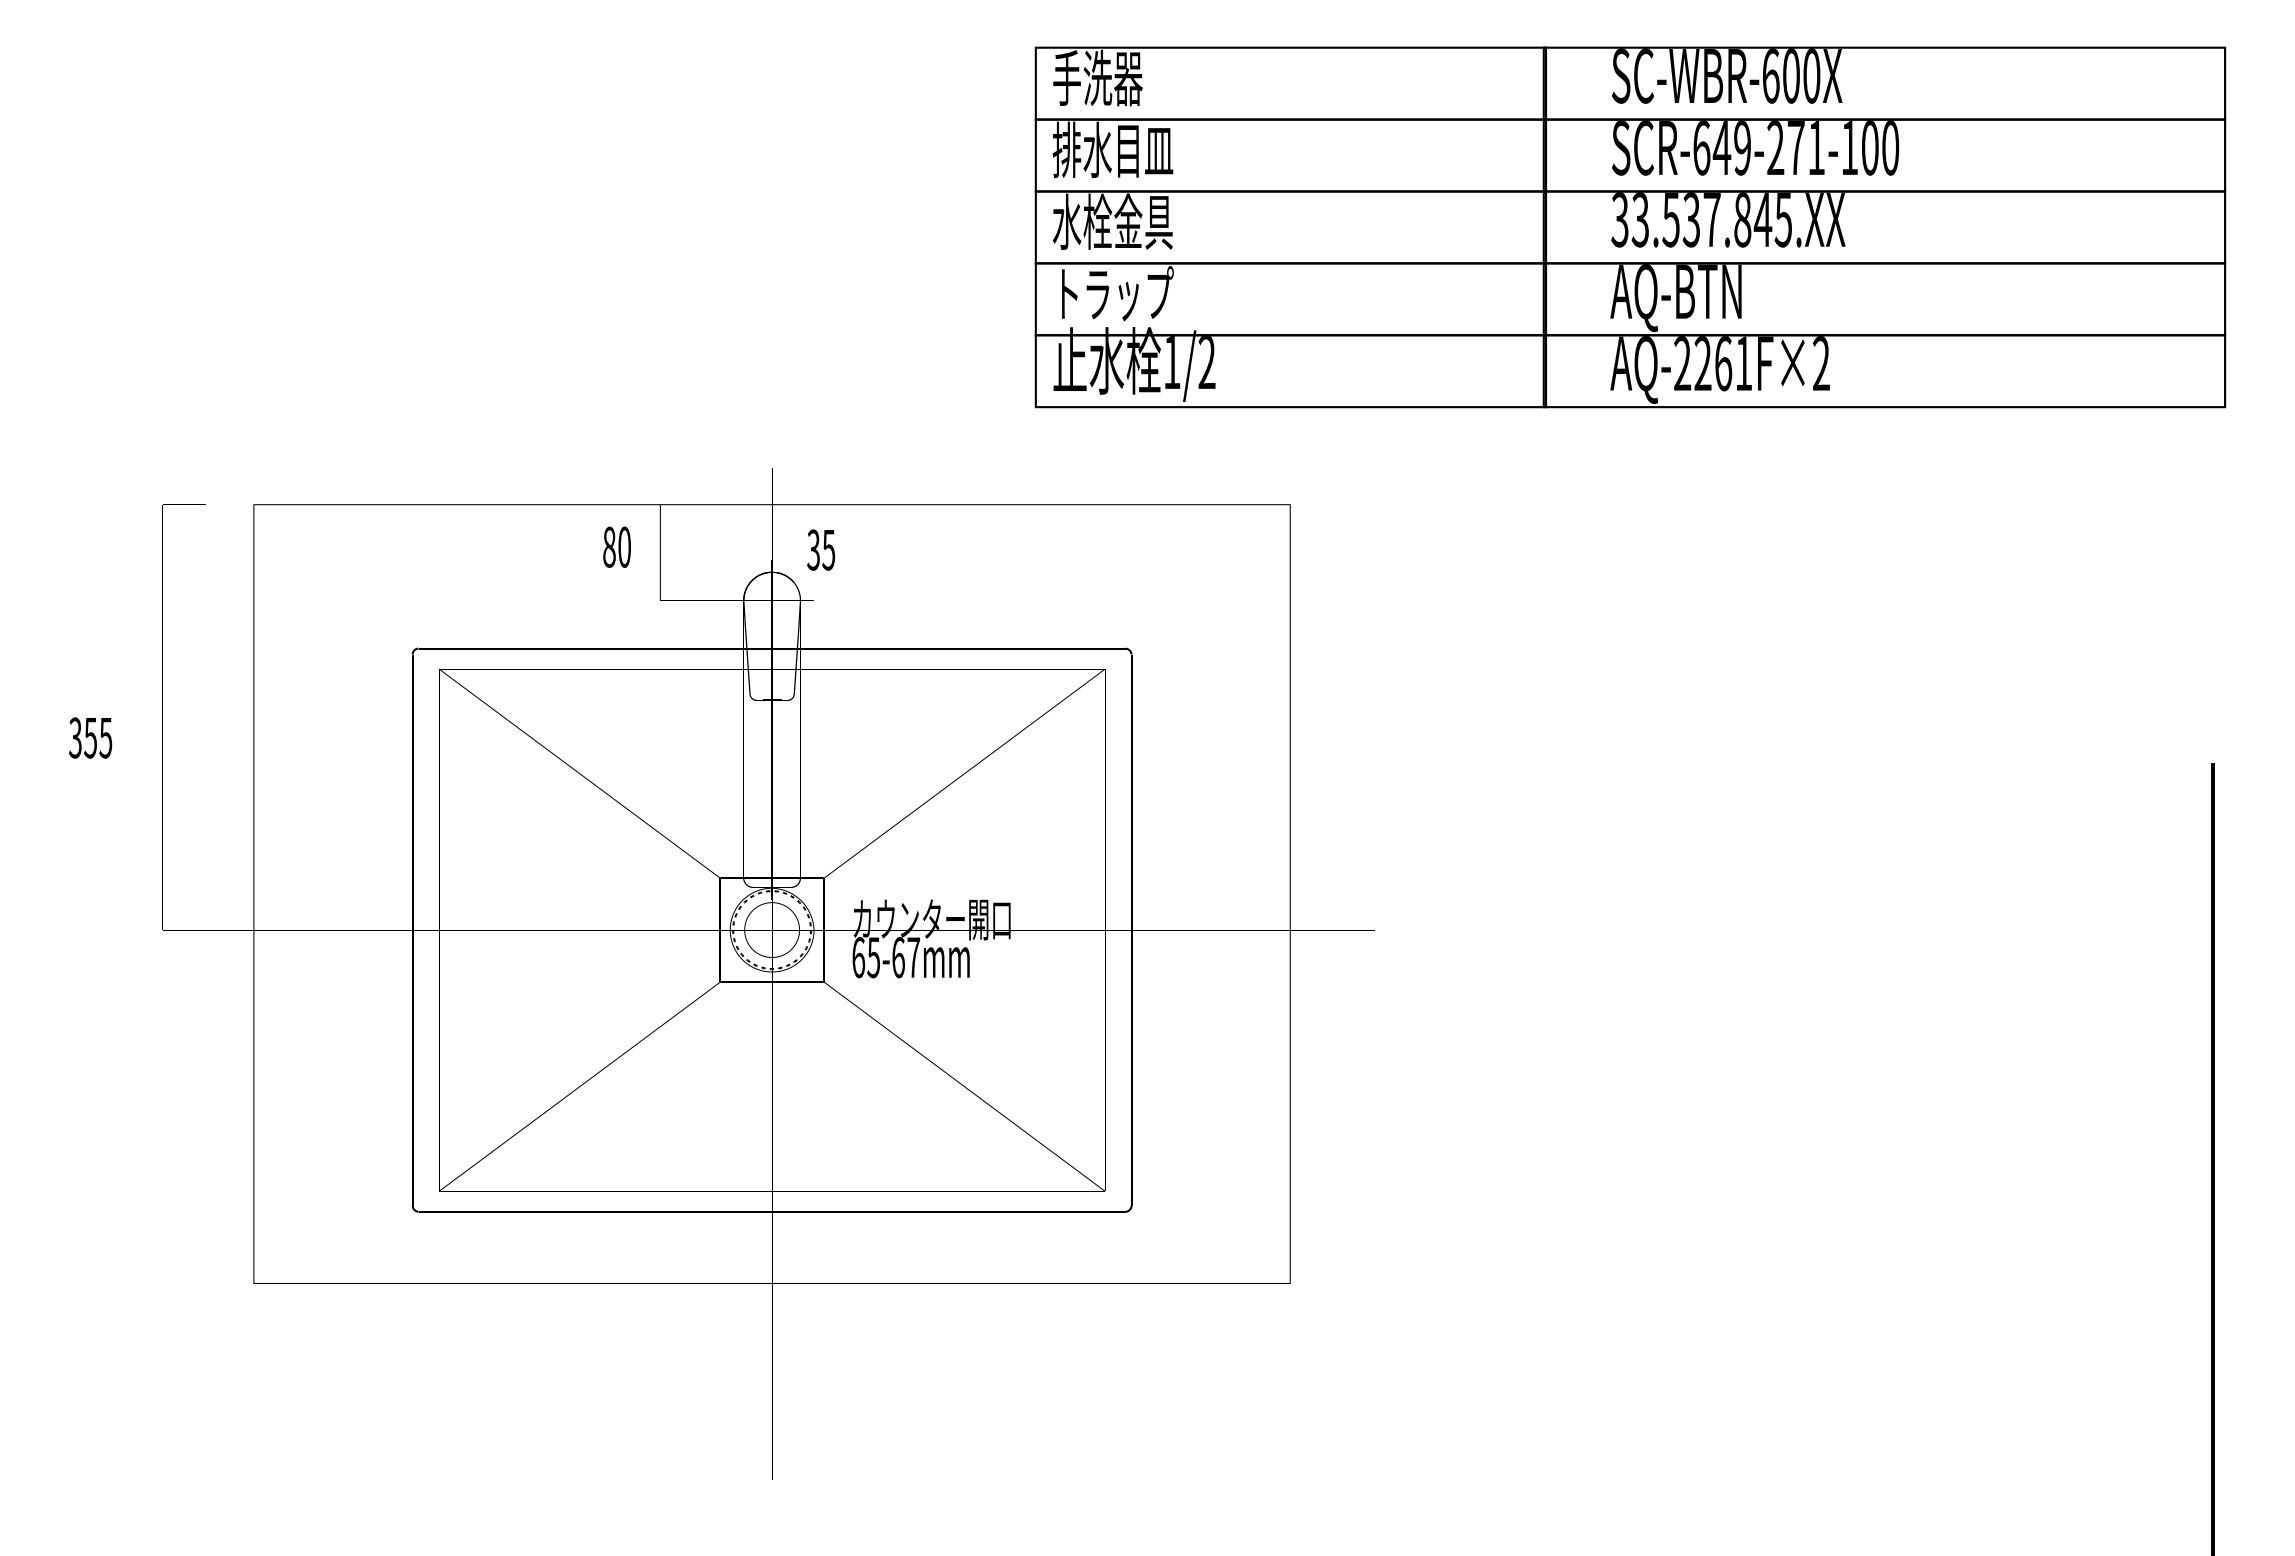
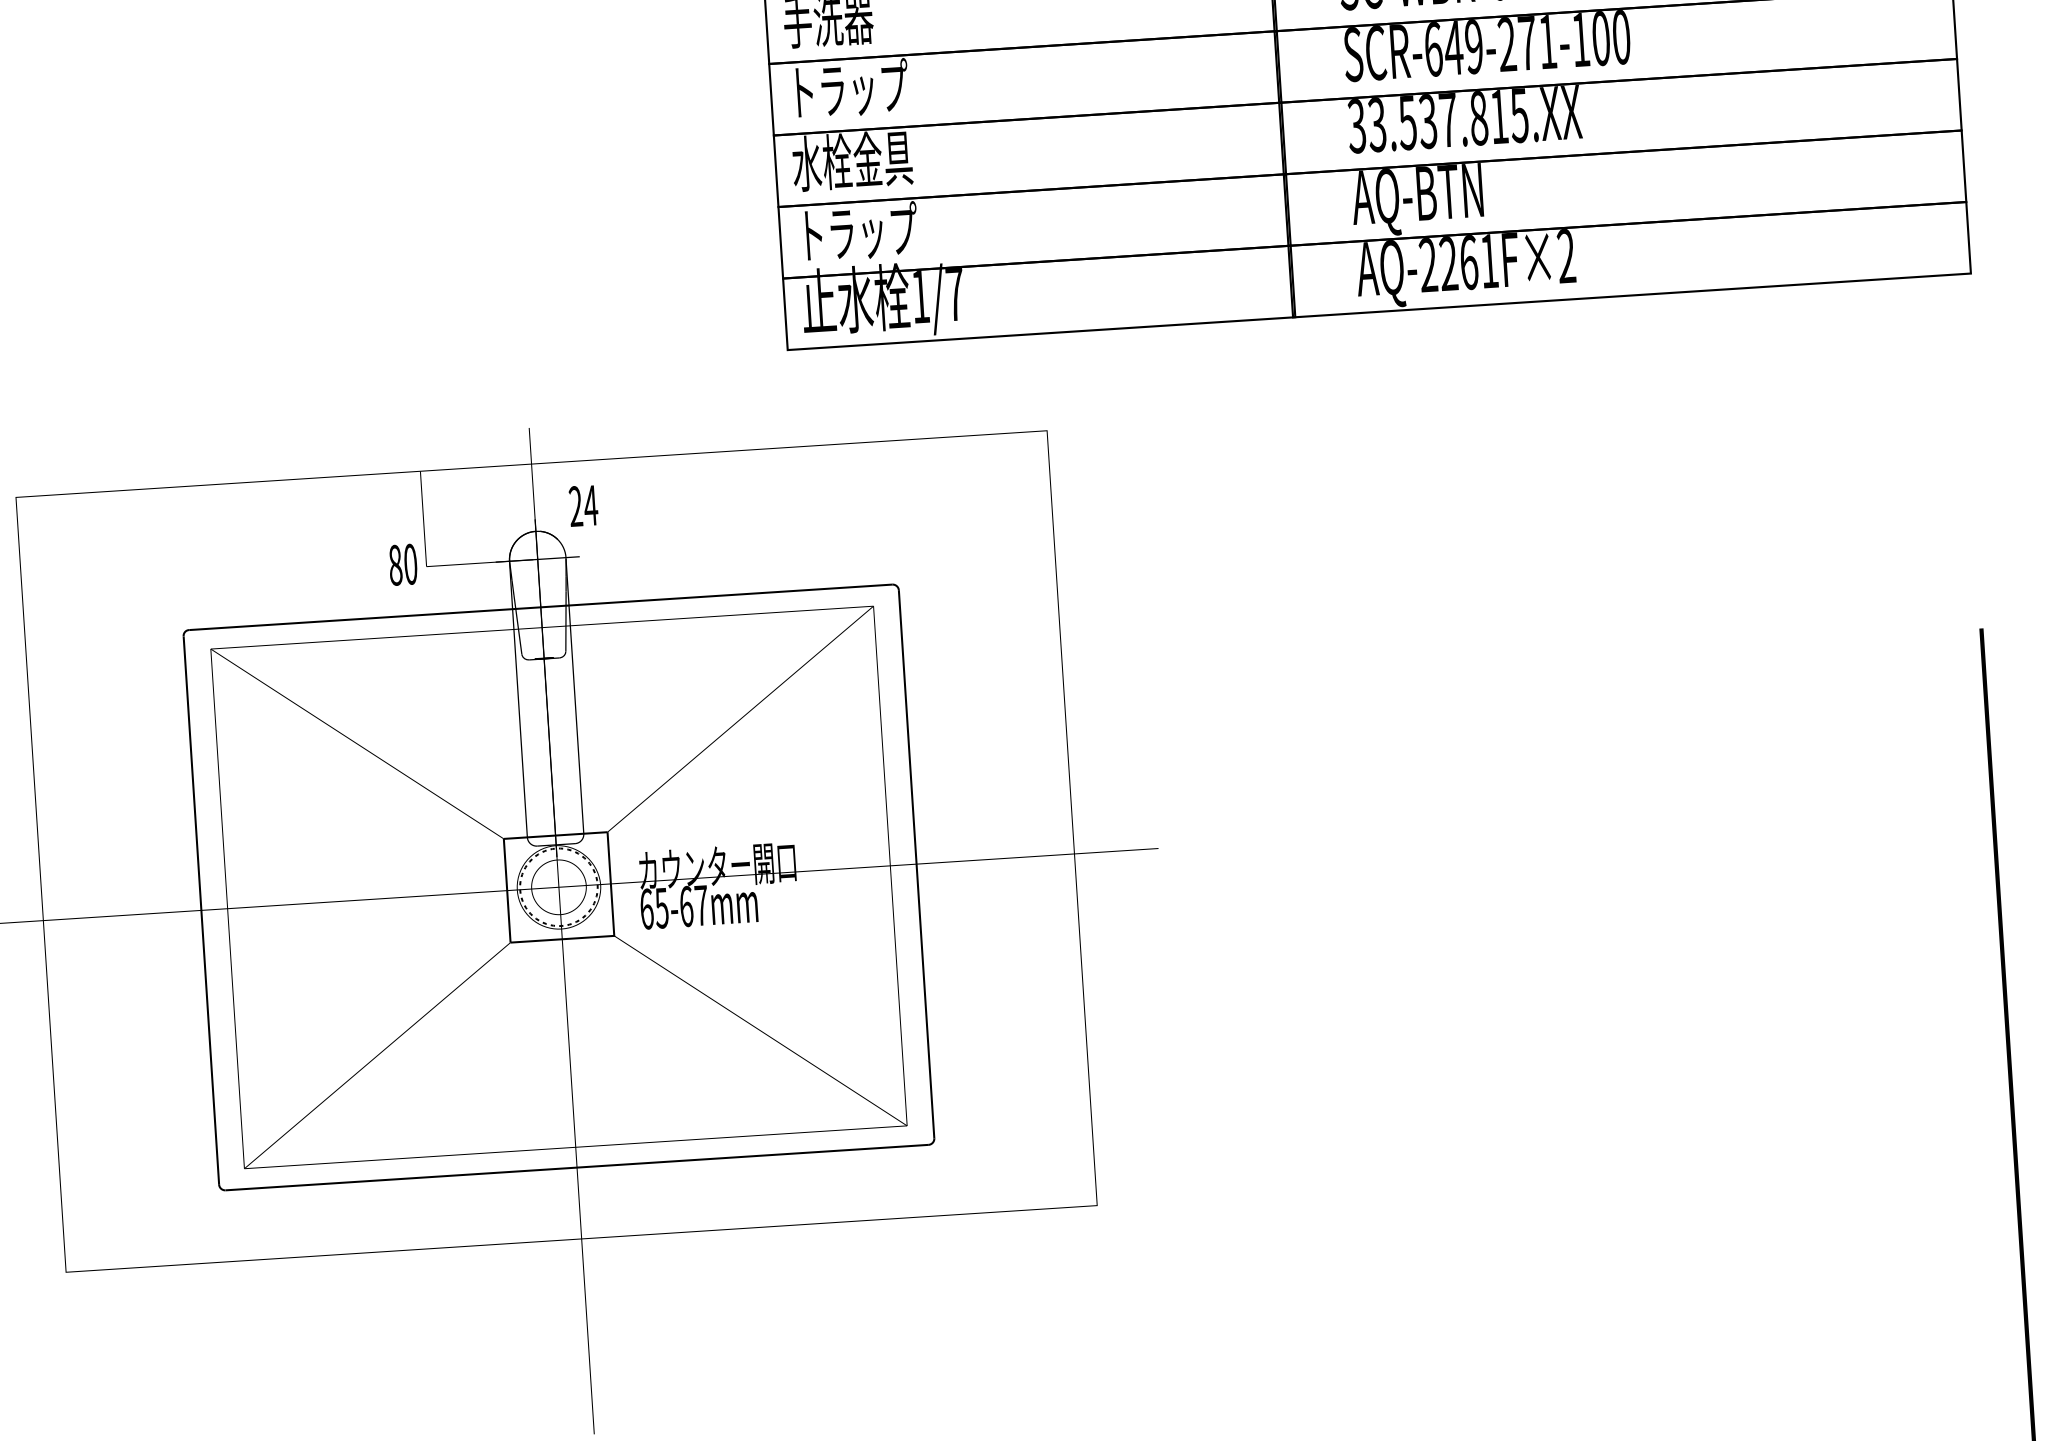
text: (1112, 149) -> (847, 88), 排水目皿 -> トラップ
text: (1762, 219) -> (1498, 116), 33.537.845.XX -> 33.537.815.XX
text: (1206, 362) -> (954, 294), 1/2 -> 1/7
text: (616, 546) -> (402, 564), moved
text: (821, 550) -> (583, 506), 35 -> 24

